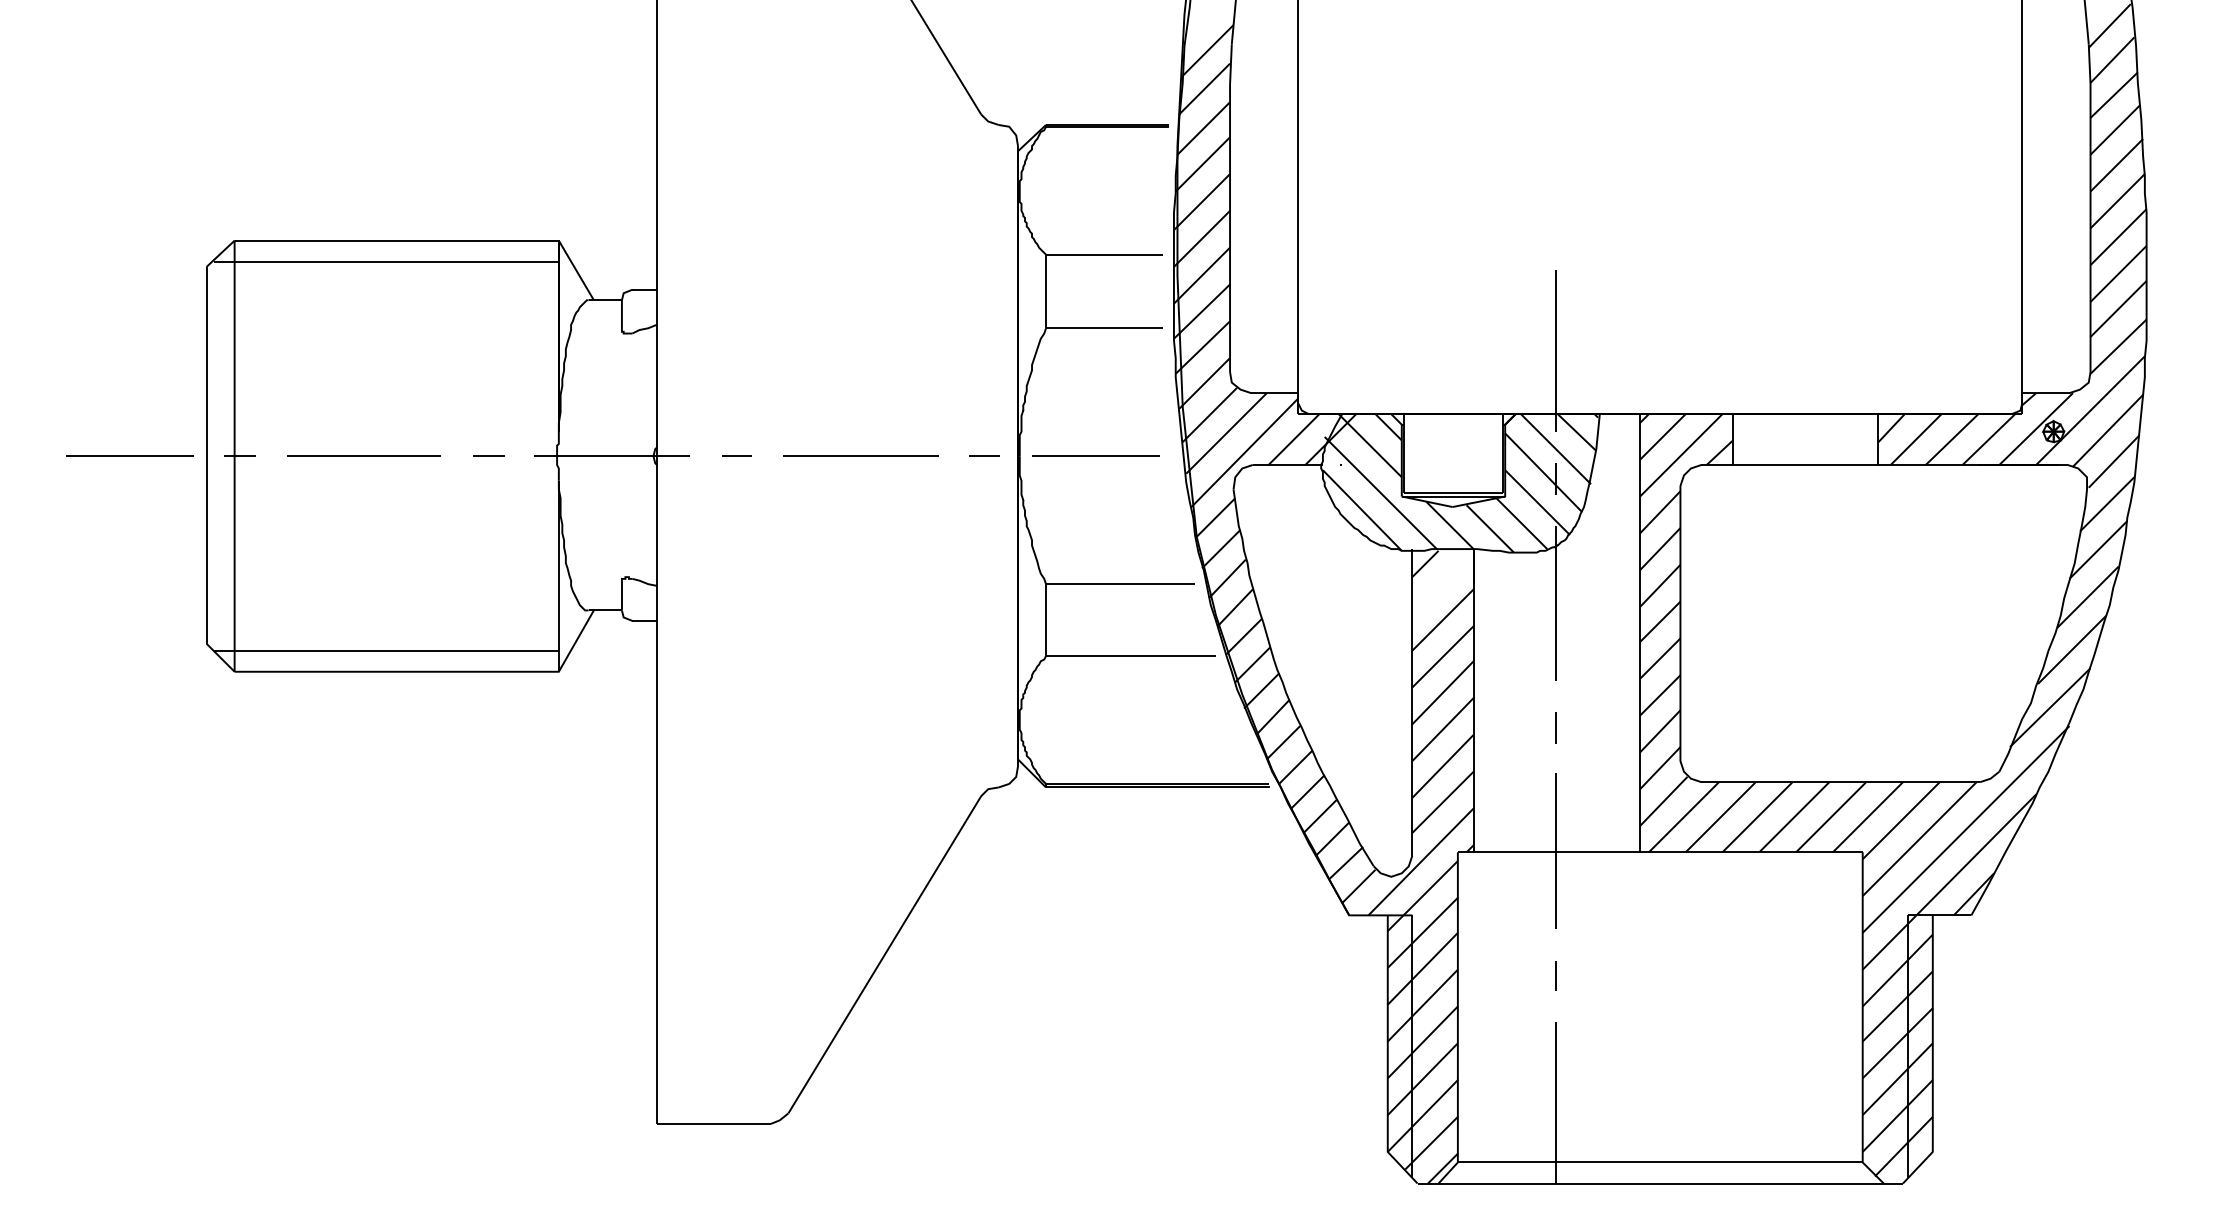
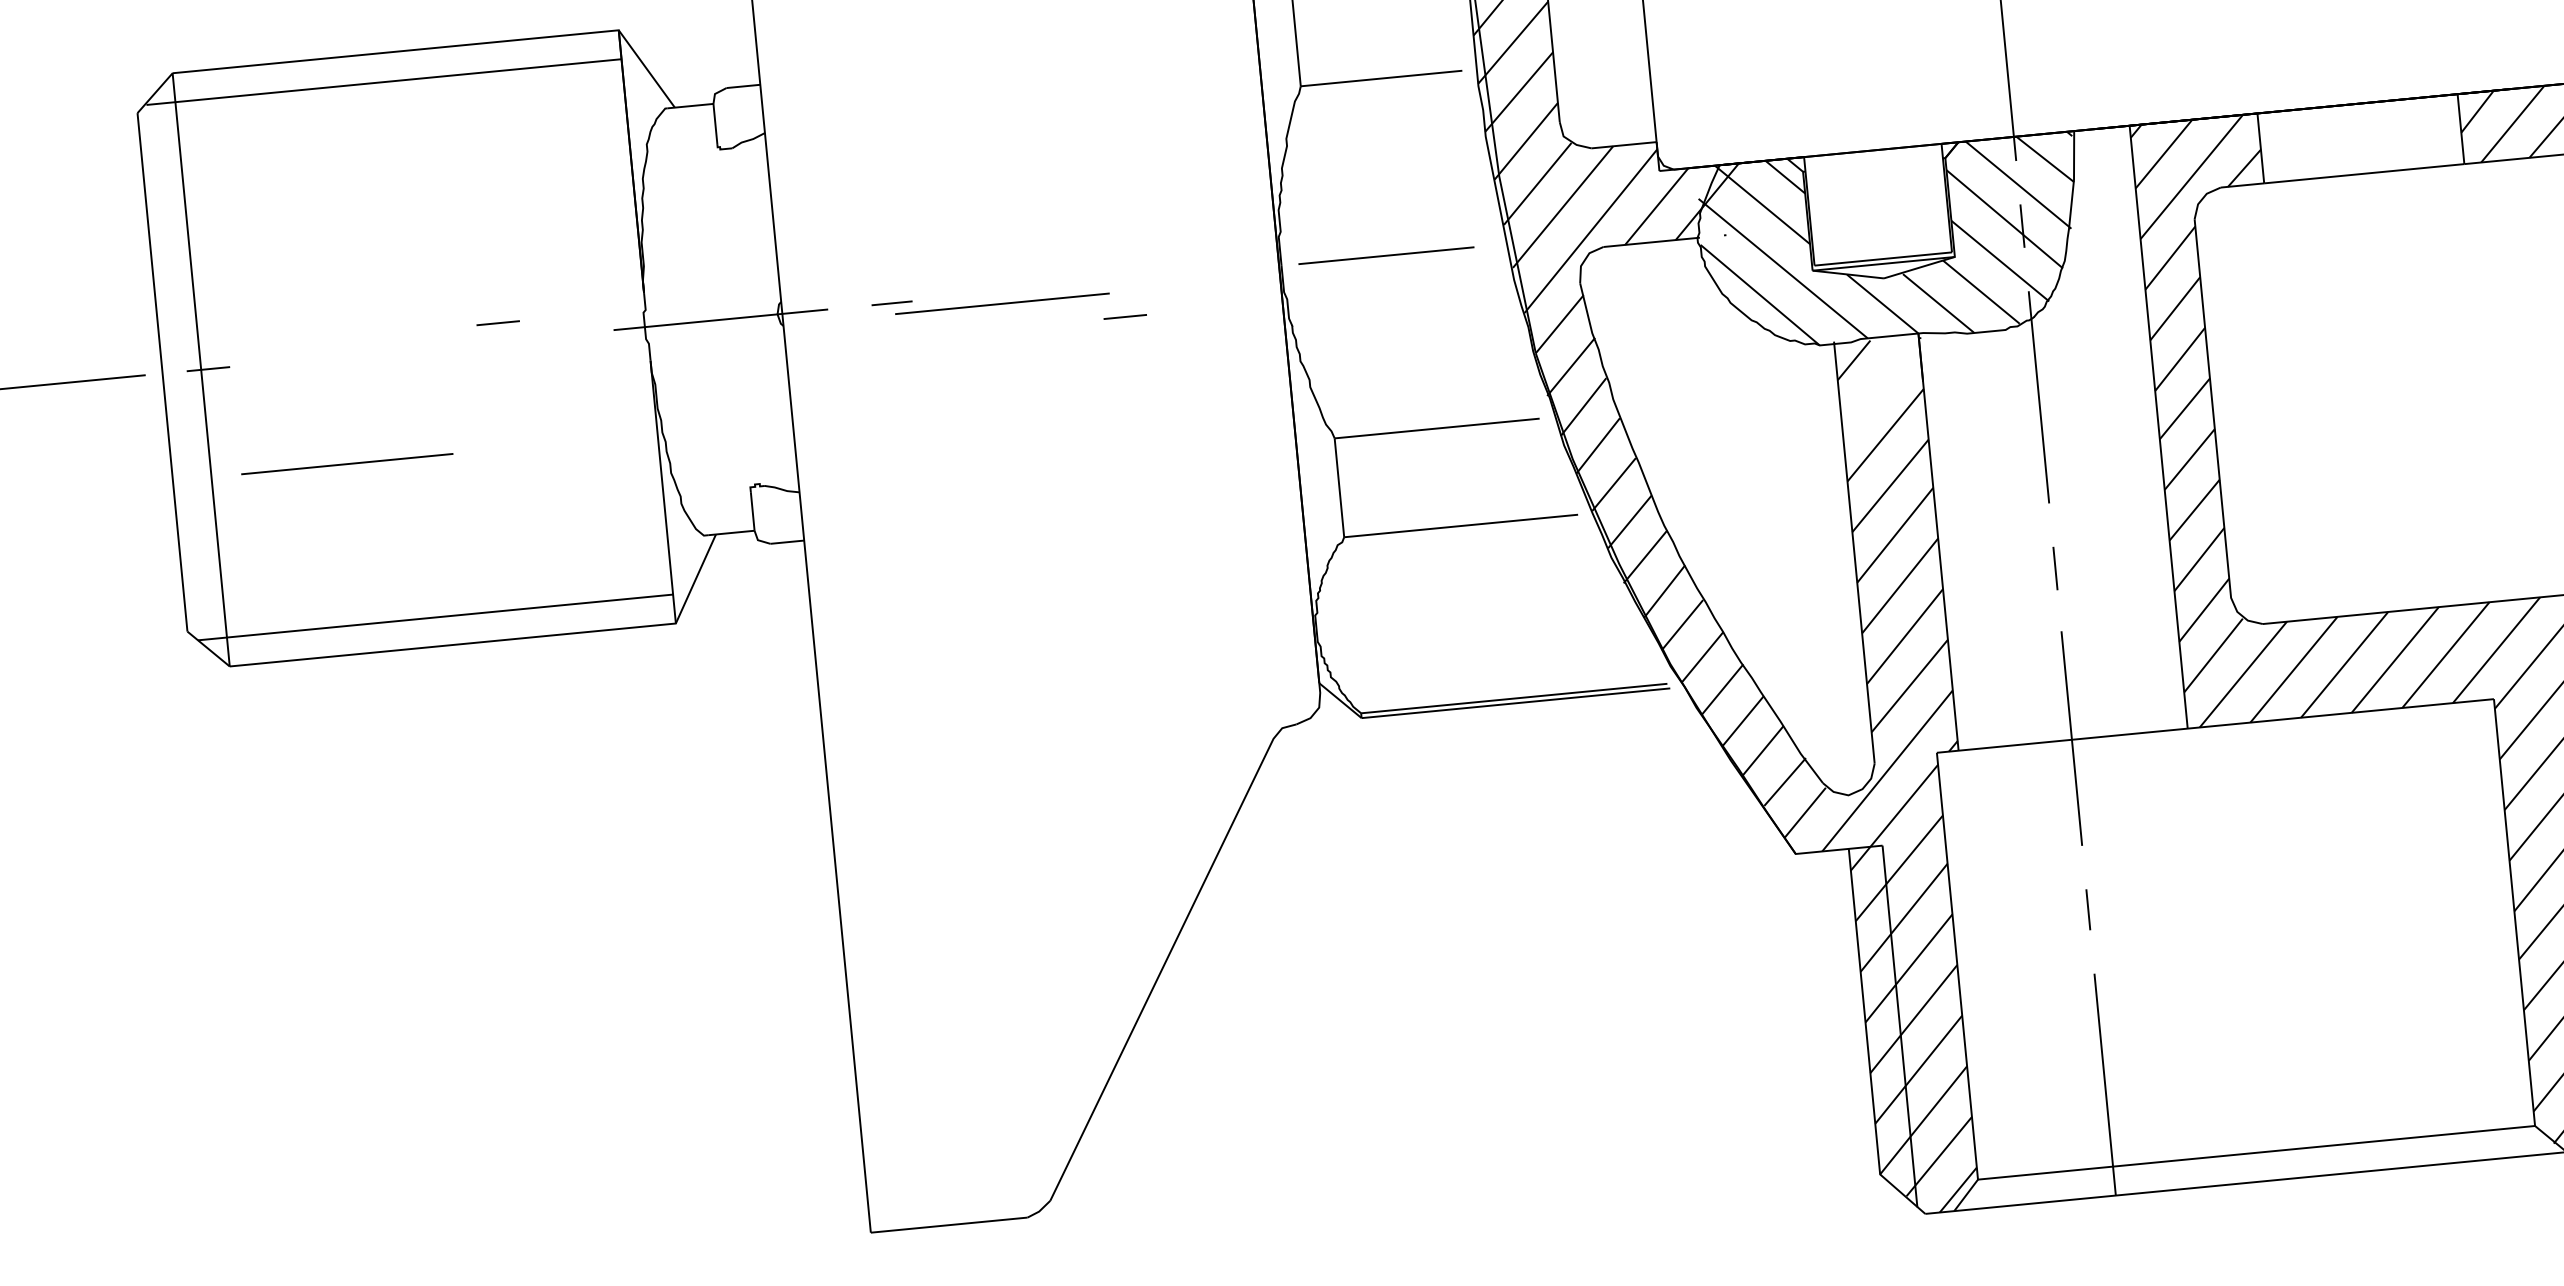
line: (363, 455) -> (346, 463), moved
line: (488, 455) -> (497, 322), moved
line: (860, 455) -> (1001, 302), moved
line: (984, 455) -> (1124, 316), moved

